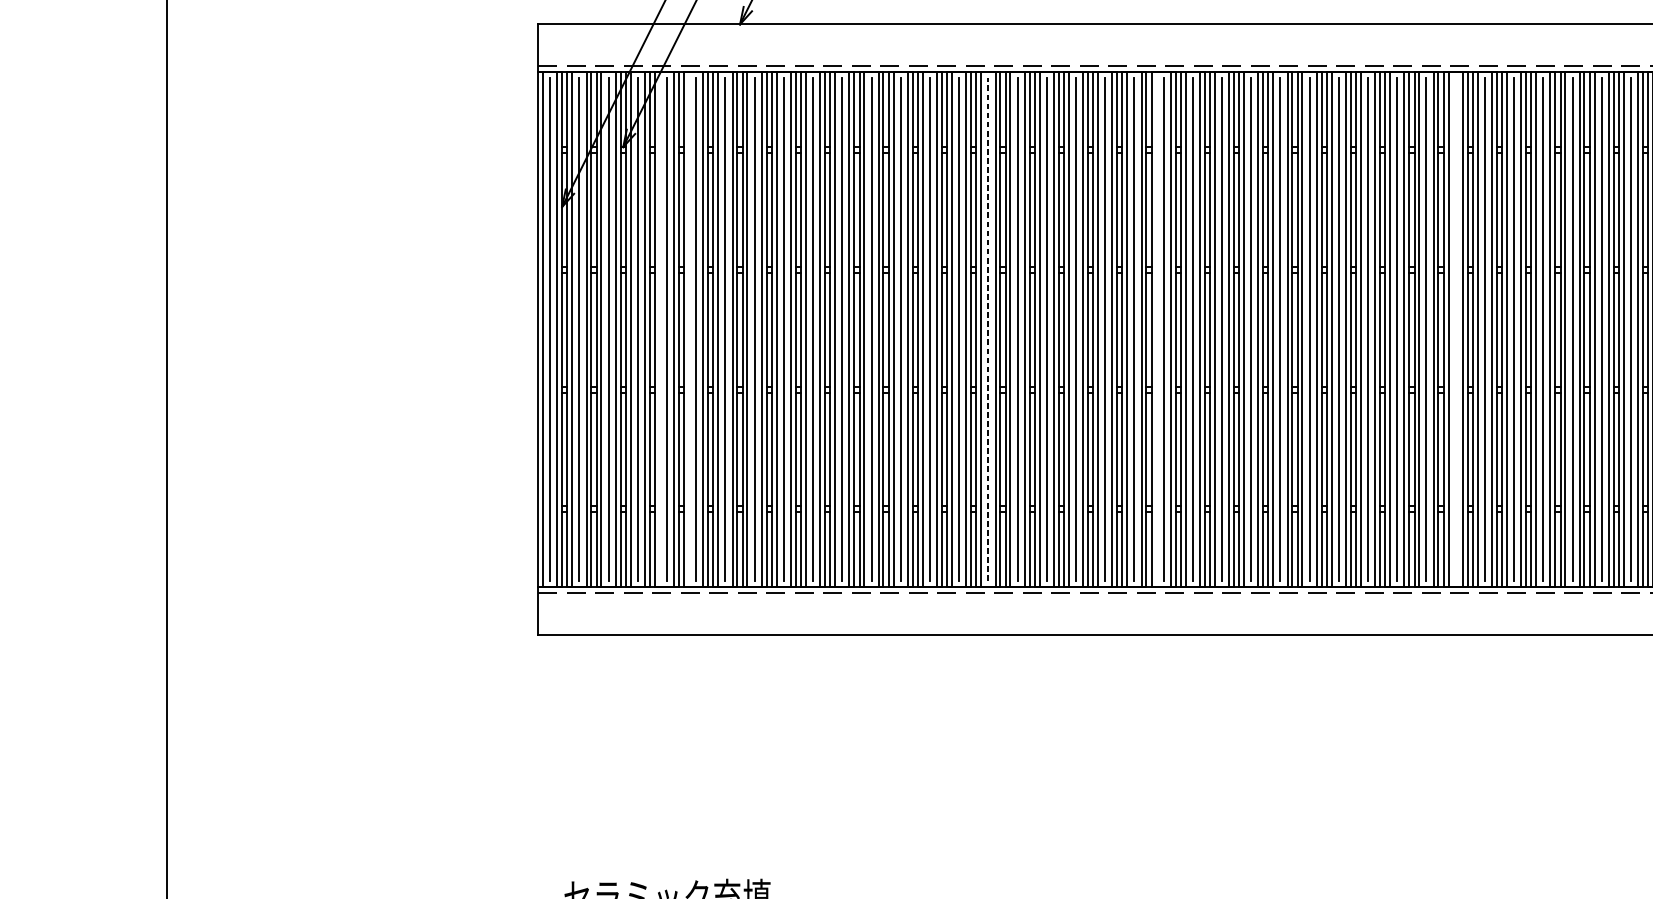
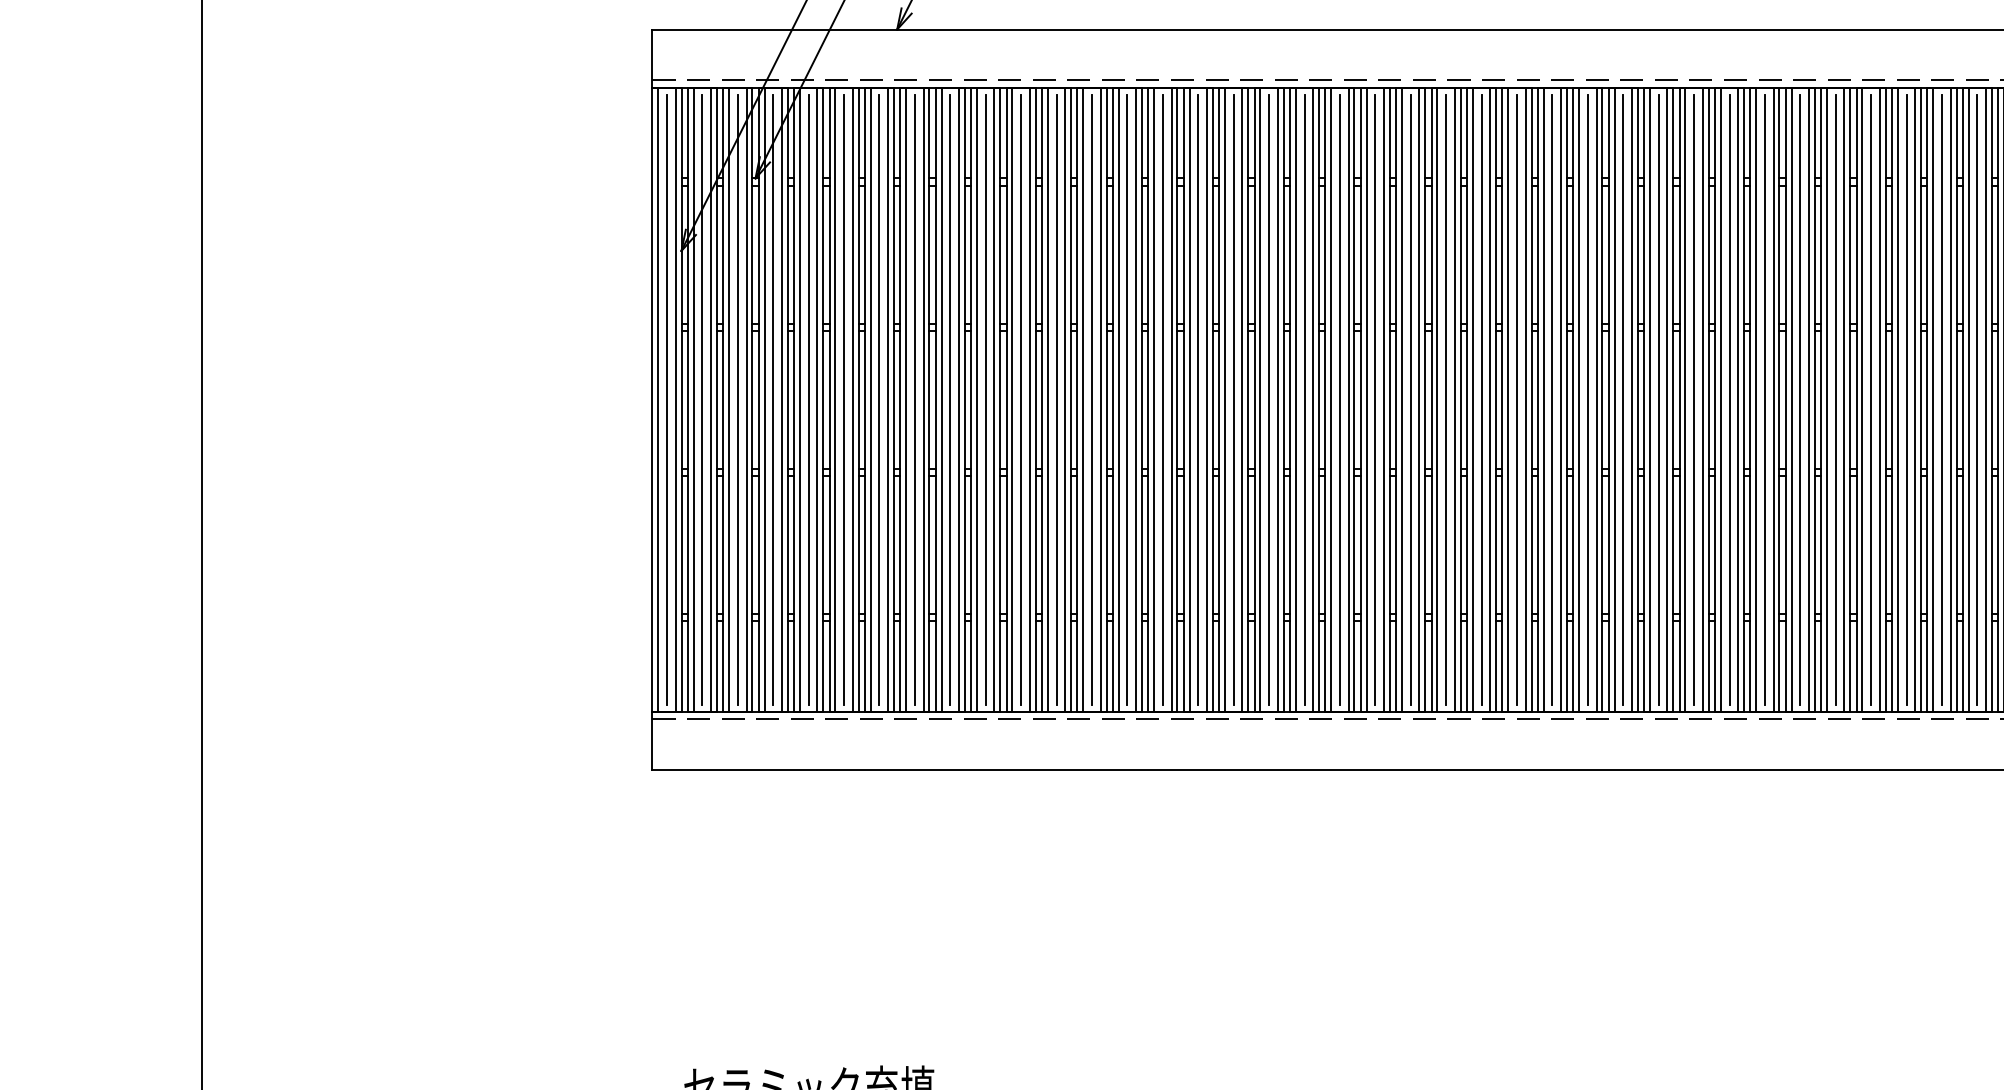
line: (659, 329) -> (799, 399), added
line: (689, 329) -> (835, 399), added
line: (988, 329) -> (1198, 399), dashed -> solid
line: (1156, 329) -> (1402, 399), added
line: (1455, 329) -> (1764, 399), added

